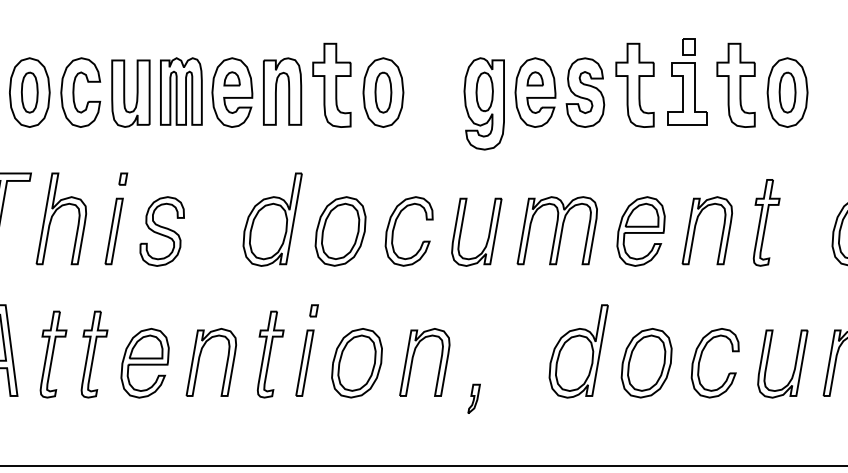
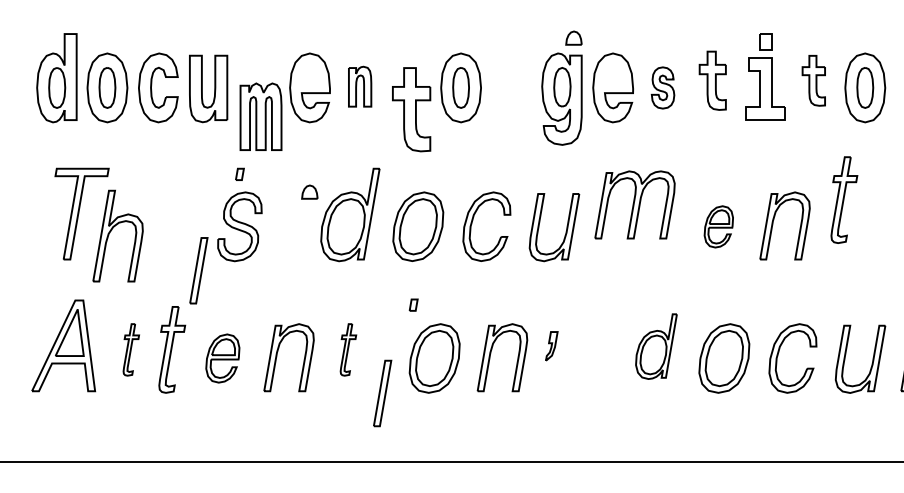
part: (231, 78) -> (309, 191), moved
part: (534, 78) -> (573, 37), moved
part: (331, 85) -> (411, 109), moved
part: (634, 85) -> (712, 80), size x0.7
part: (735, 85) -> (813, 80), size x0.6
part: (180, 91) -> (260, 116), moved
part: (281, 91) -> (359, 86), size x0.6
part: (584, 92) -> (662, 87), size x0.6
part: (122, 178) -> (239, 173), moved
part: (54, 214) -> (111, 231), moved
part: (766, 222) -> (844, 199), moved
part: (556, 230) -> (634, 204), moved
part: (113, 231) -> (198, 270), moved
part: (640, 231) -> (718, 226), size x0.6
part: (313, 310) -> (413, 304), moved
part: (578, 351) -> (656, 346), size x0.7
part: (53, 354) -> (131, 349), size x0.6
part: (270, 354) -> (348, 349), size x0.6
part: (144, 363) -> (222, 358), size x0.7
part: (304, 363) -> (382, 393), moved
part: (473, 399) -> (551, 346), moved

